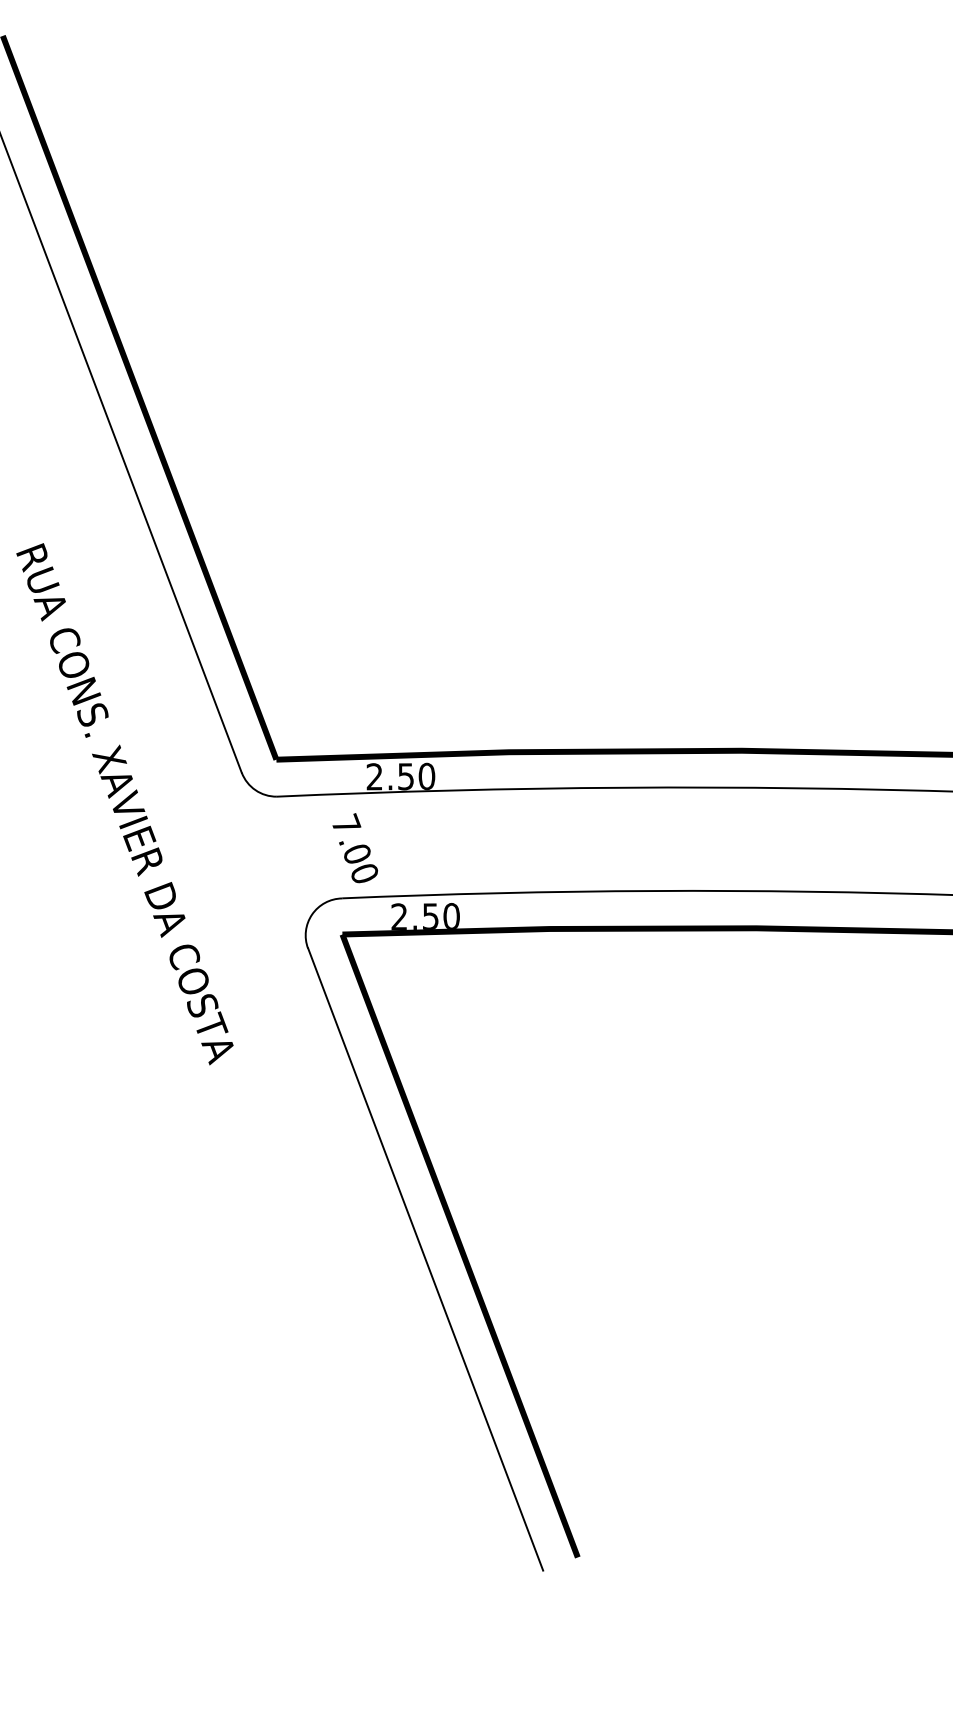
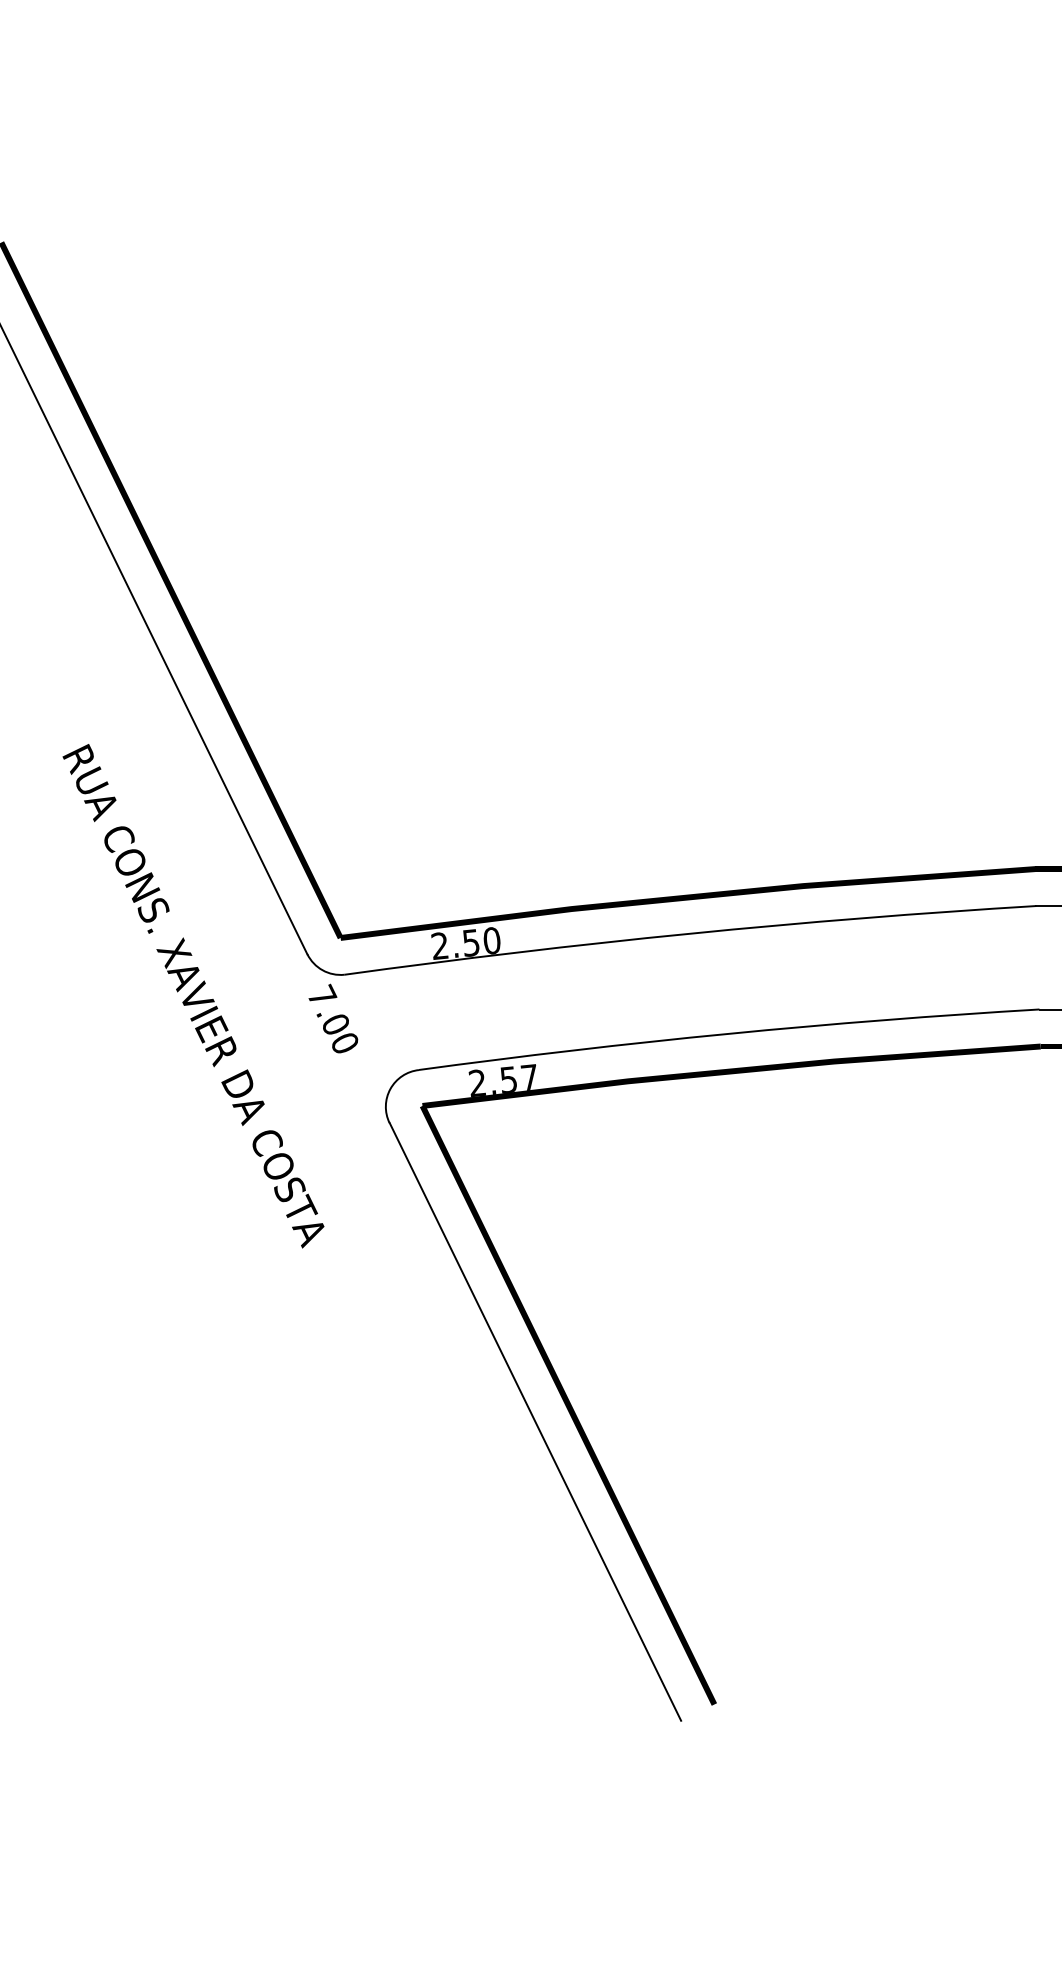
text: (355, 847) -> (333, 1018), moved
text: (450, 915) -> (528, 1077), 2.50 -> 2.57

